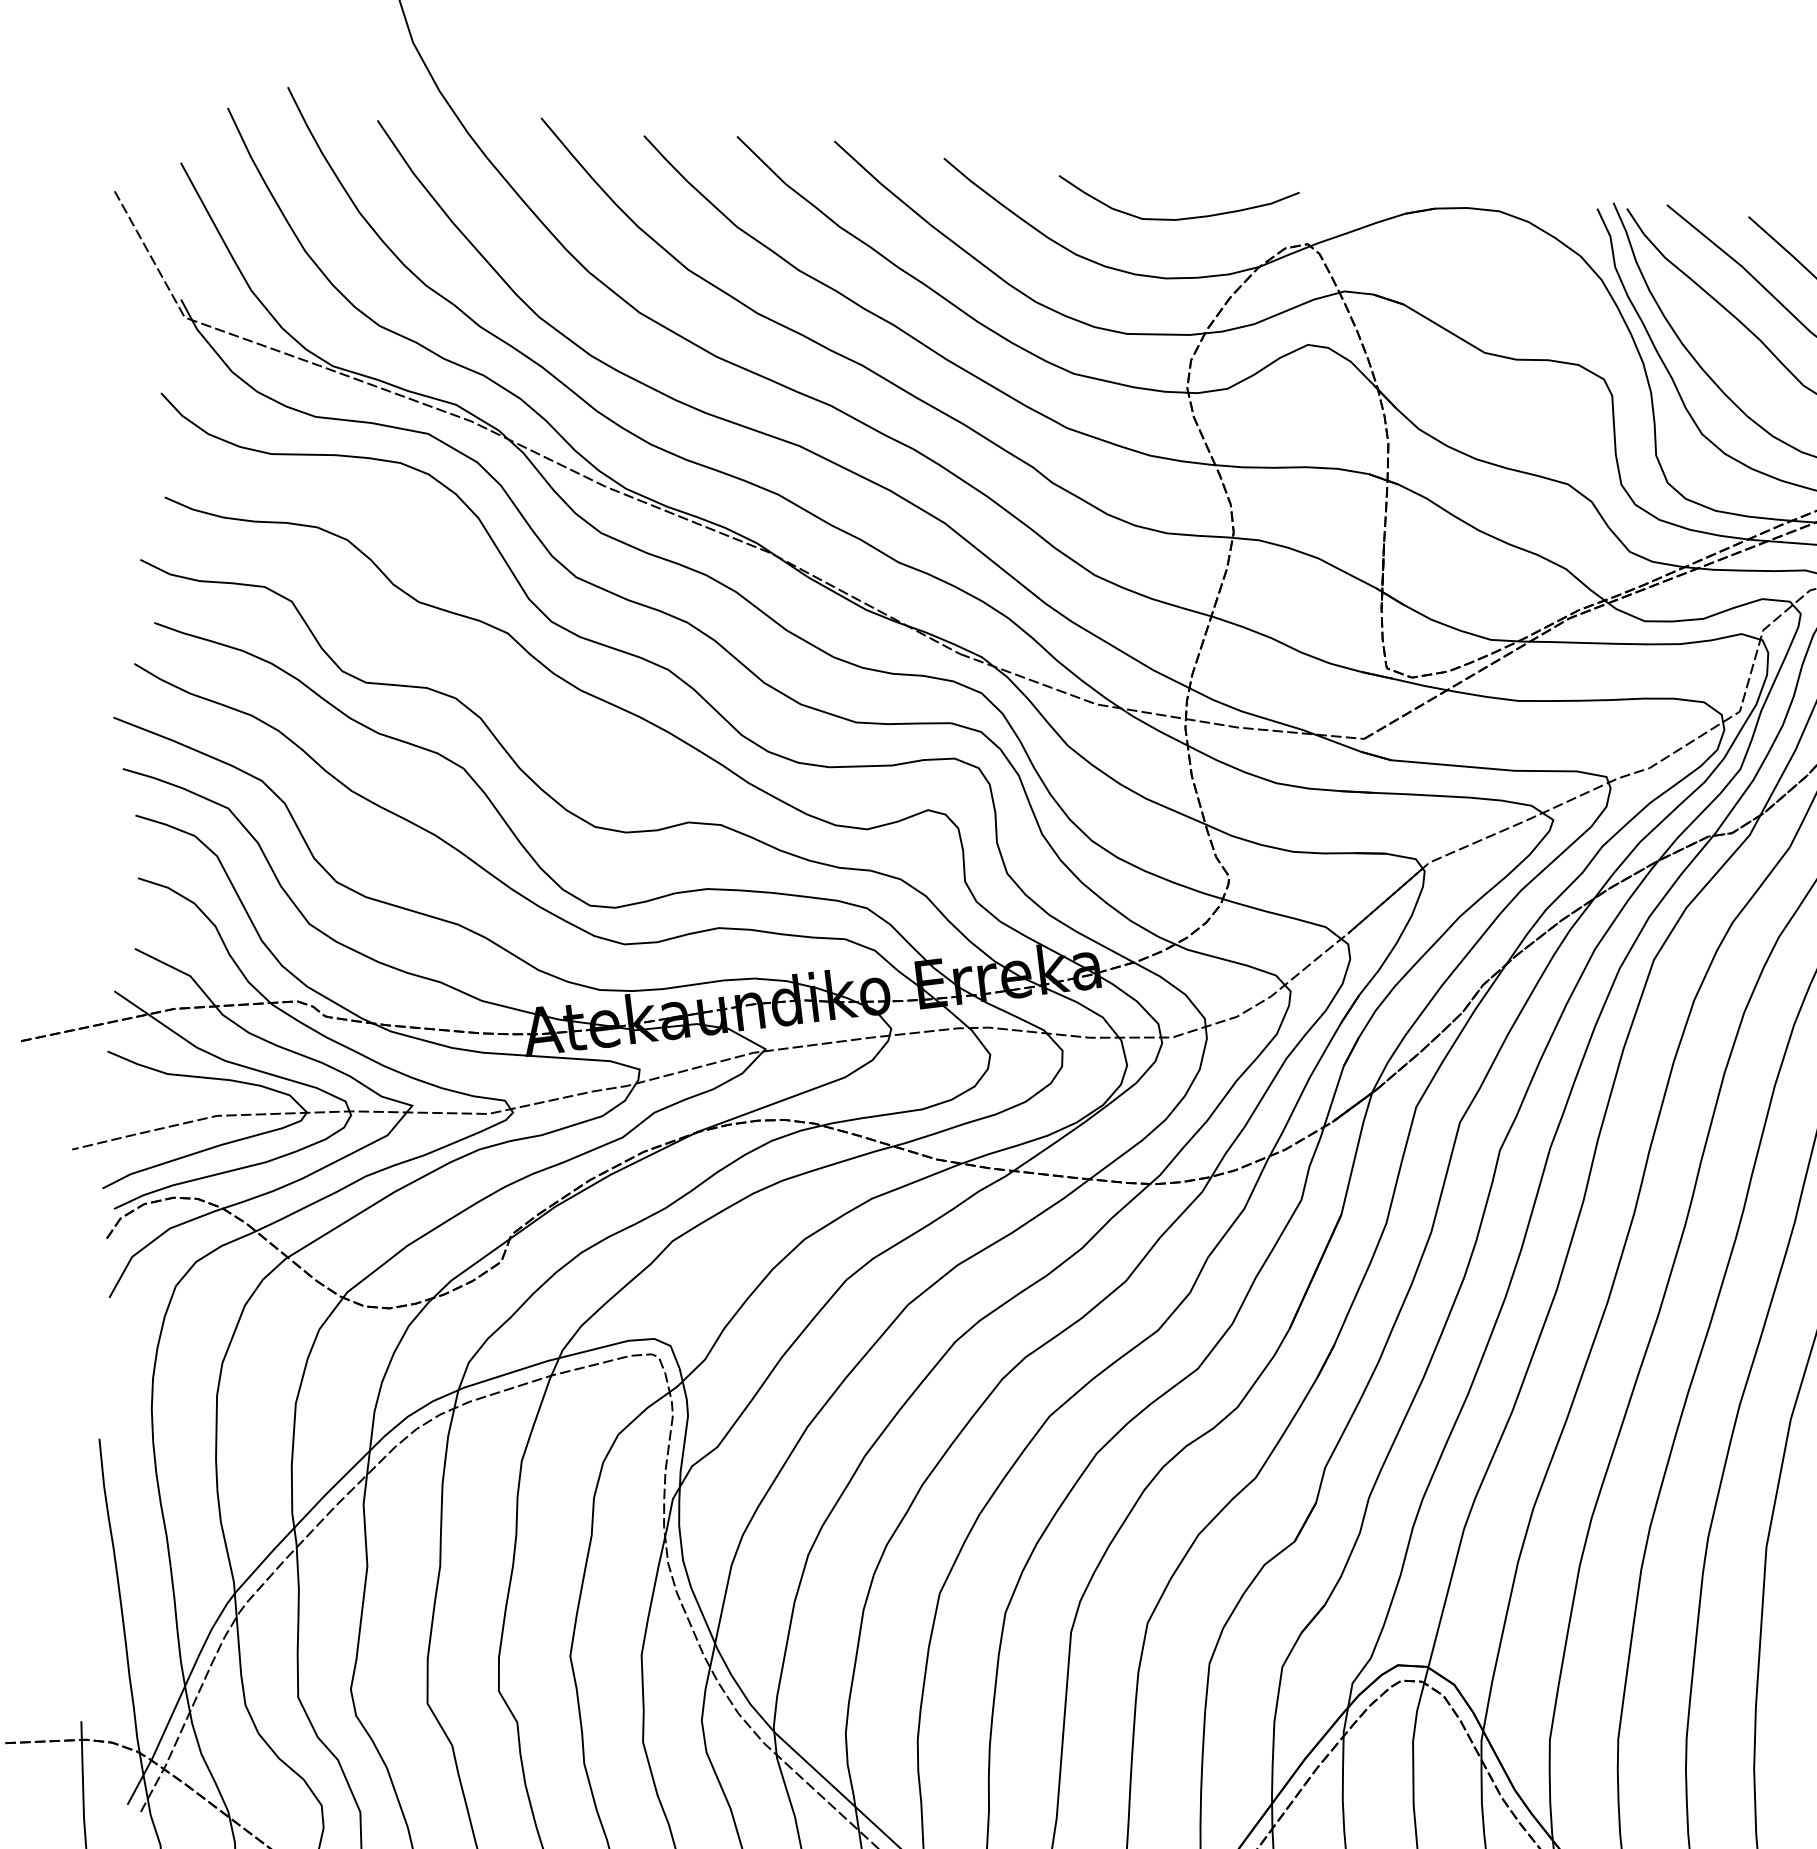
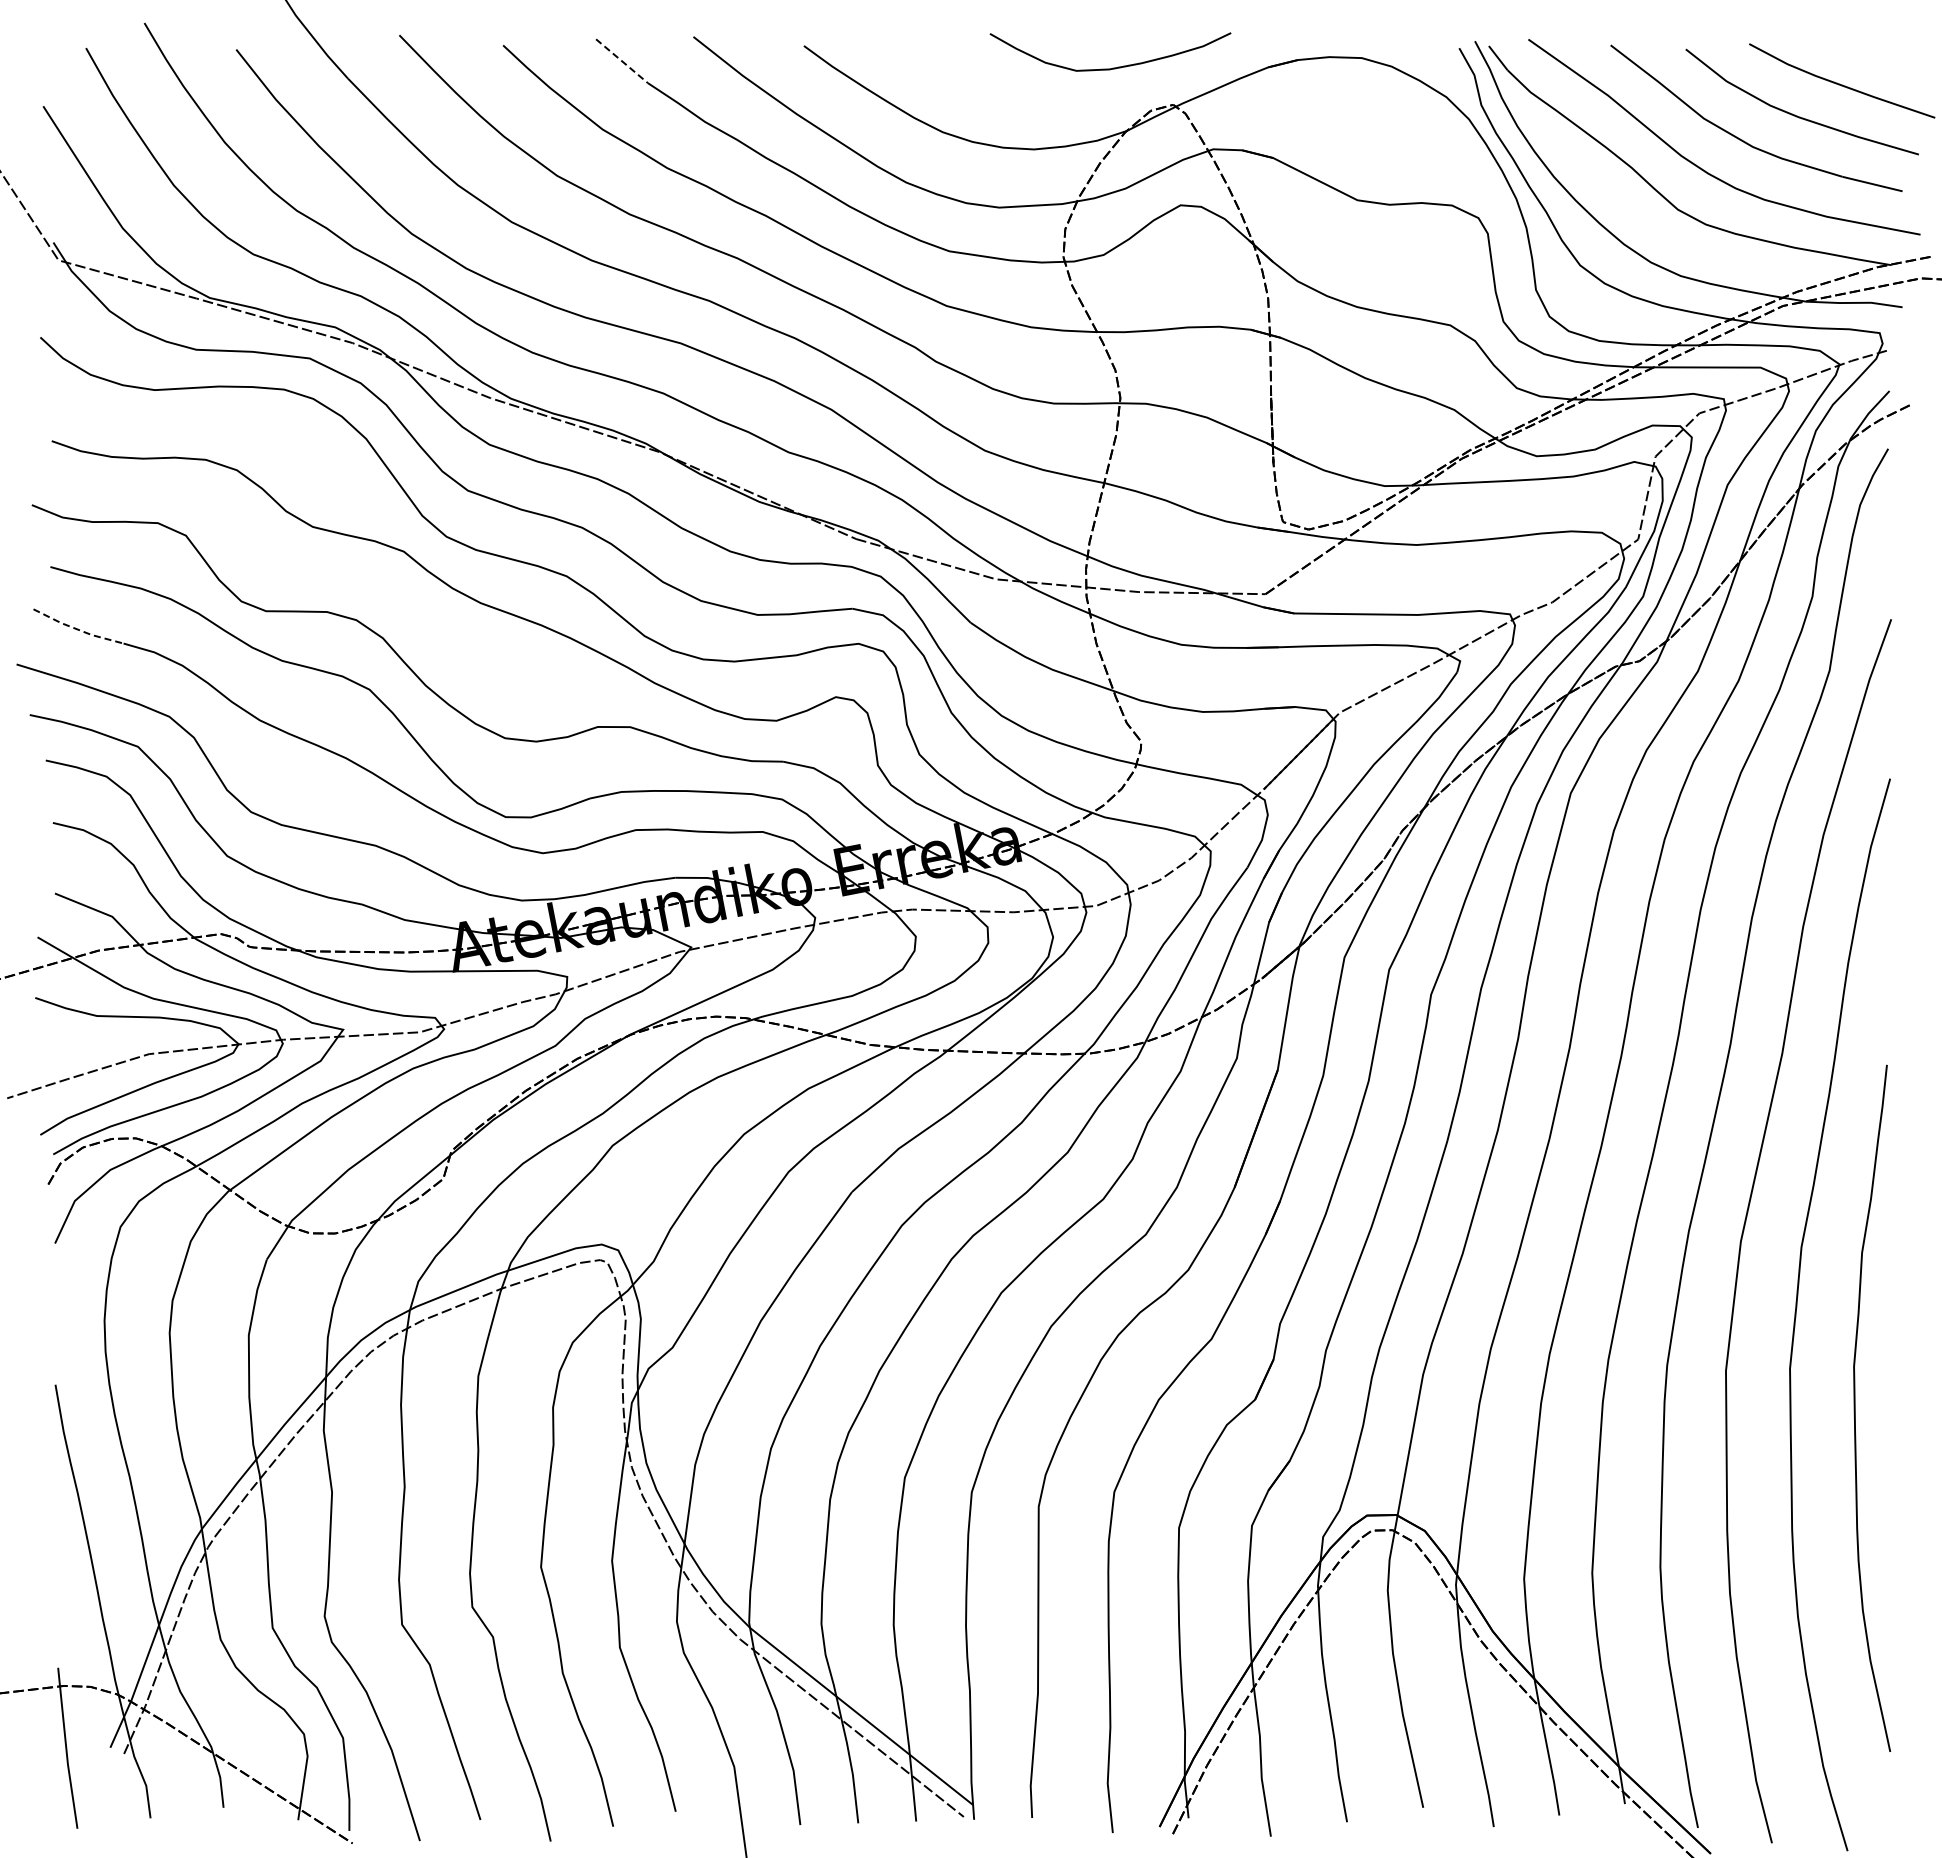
line: (761, 160) -> (622, 61), solid -> dashed
curve: (1178, 218) -> (1112, 67), moved
line: (176, 687) -> (77, 629), solid -> dashed

